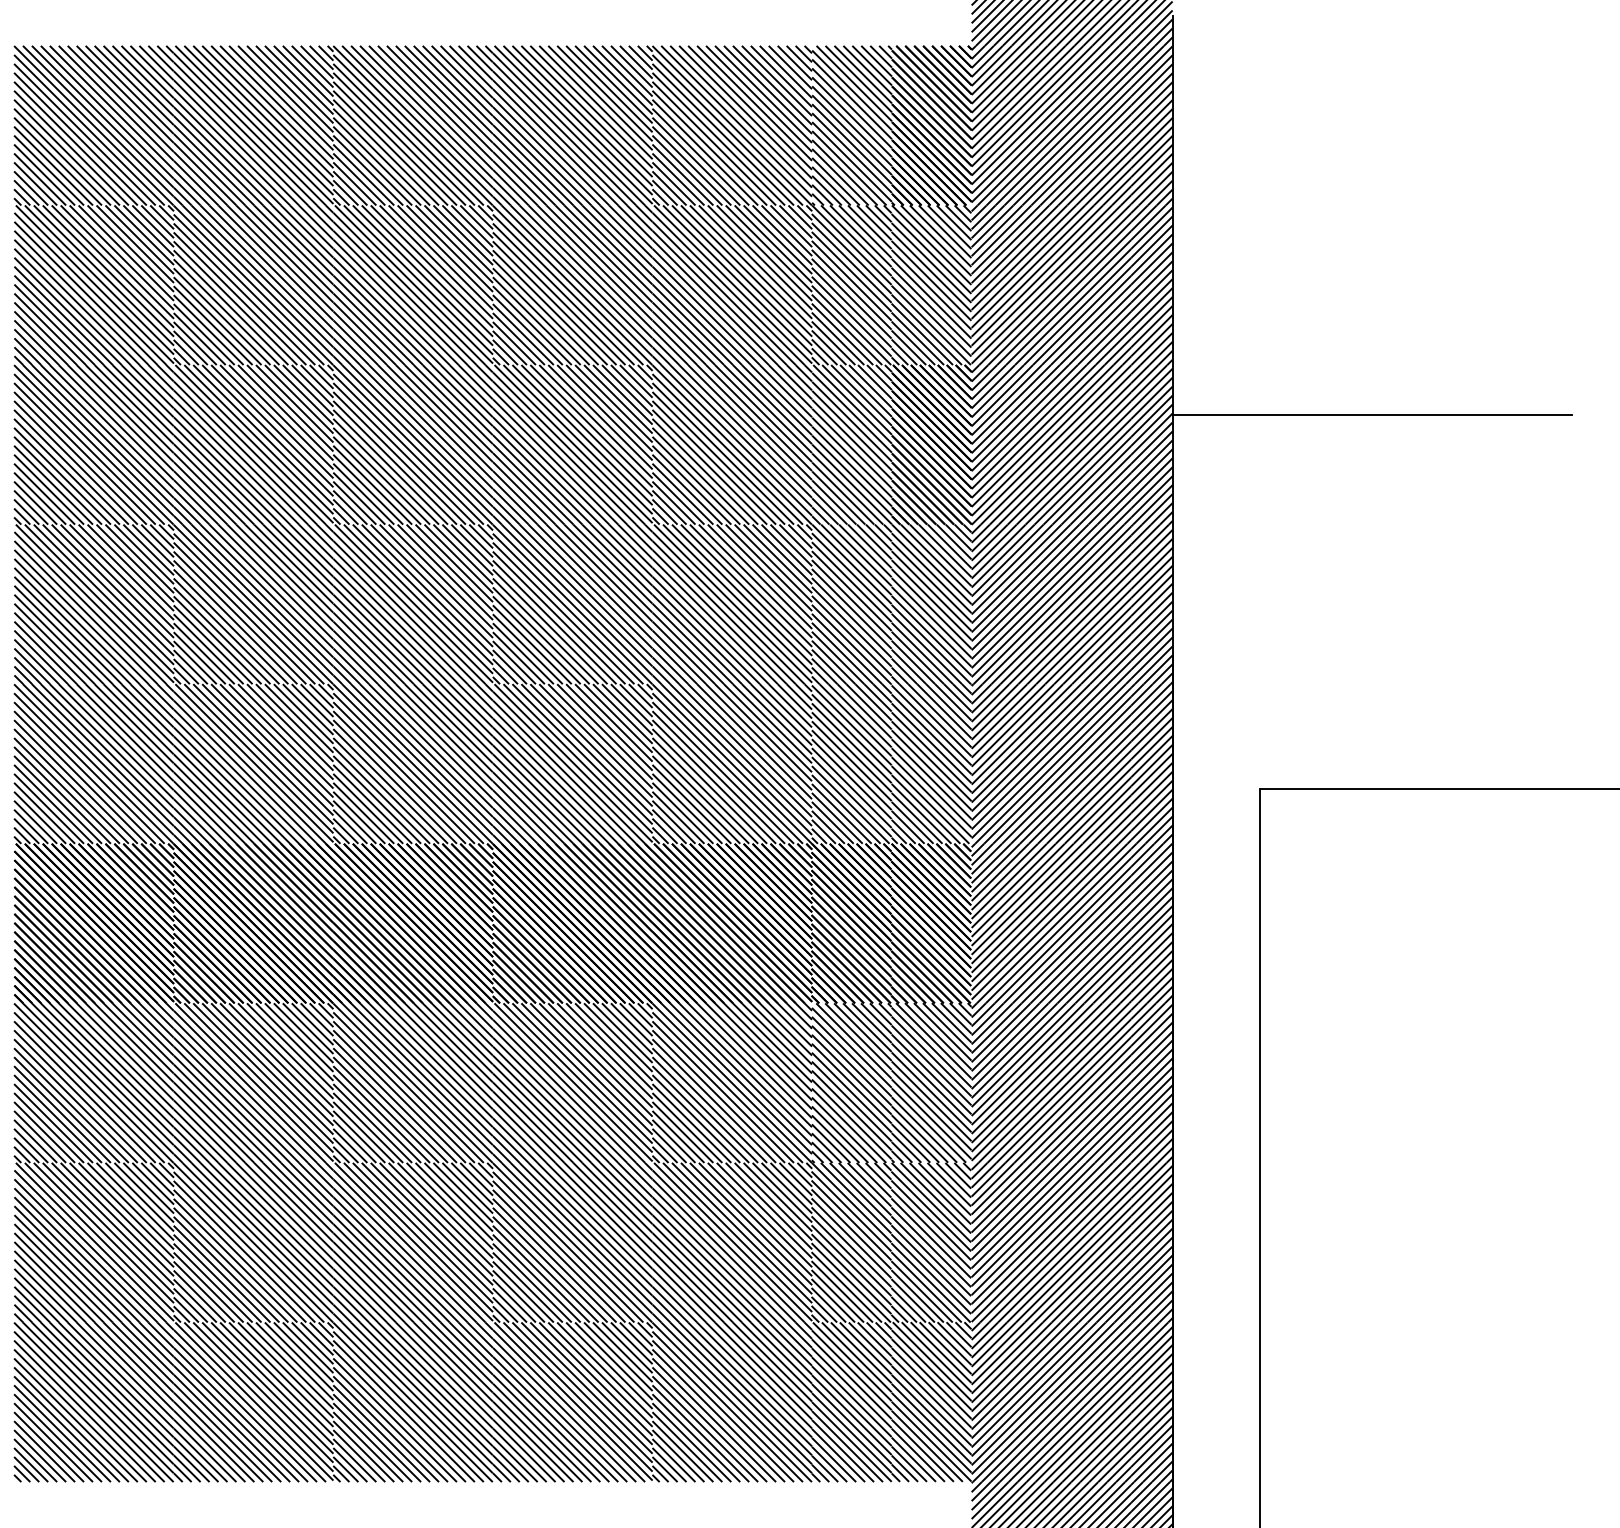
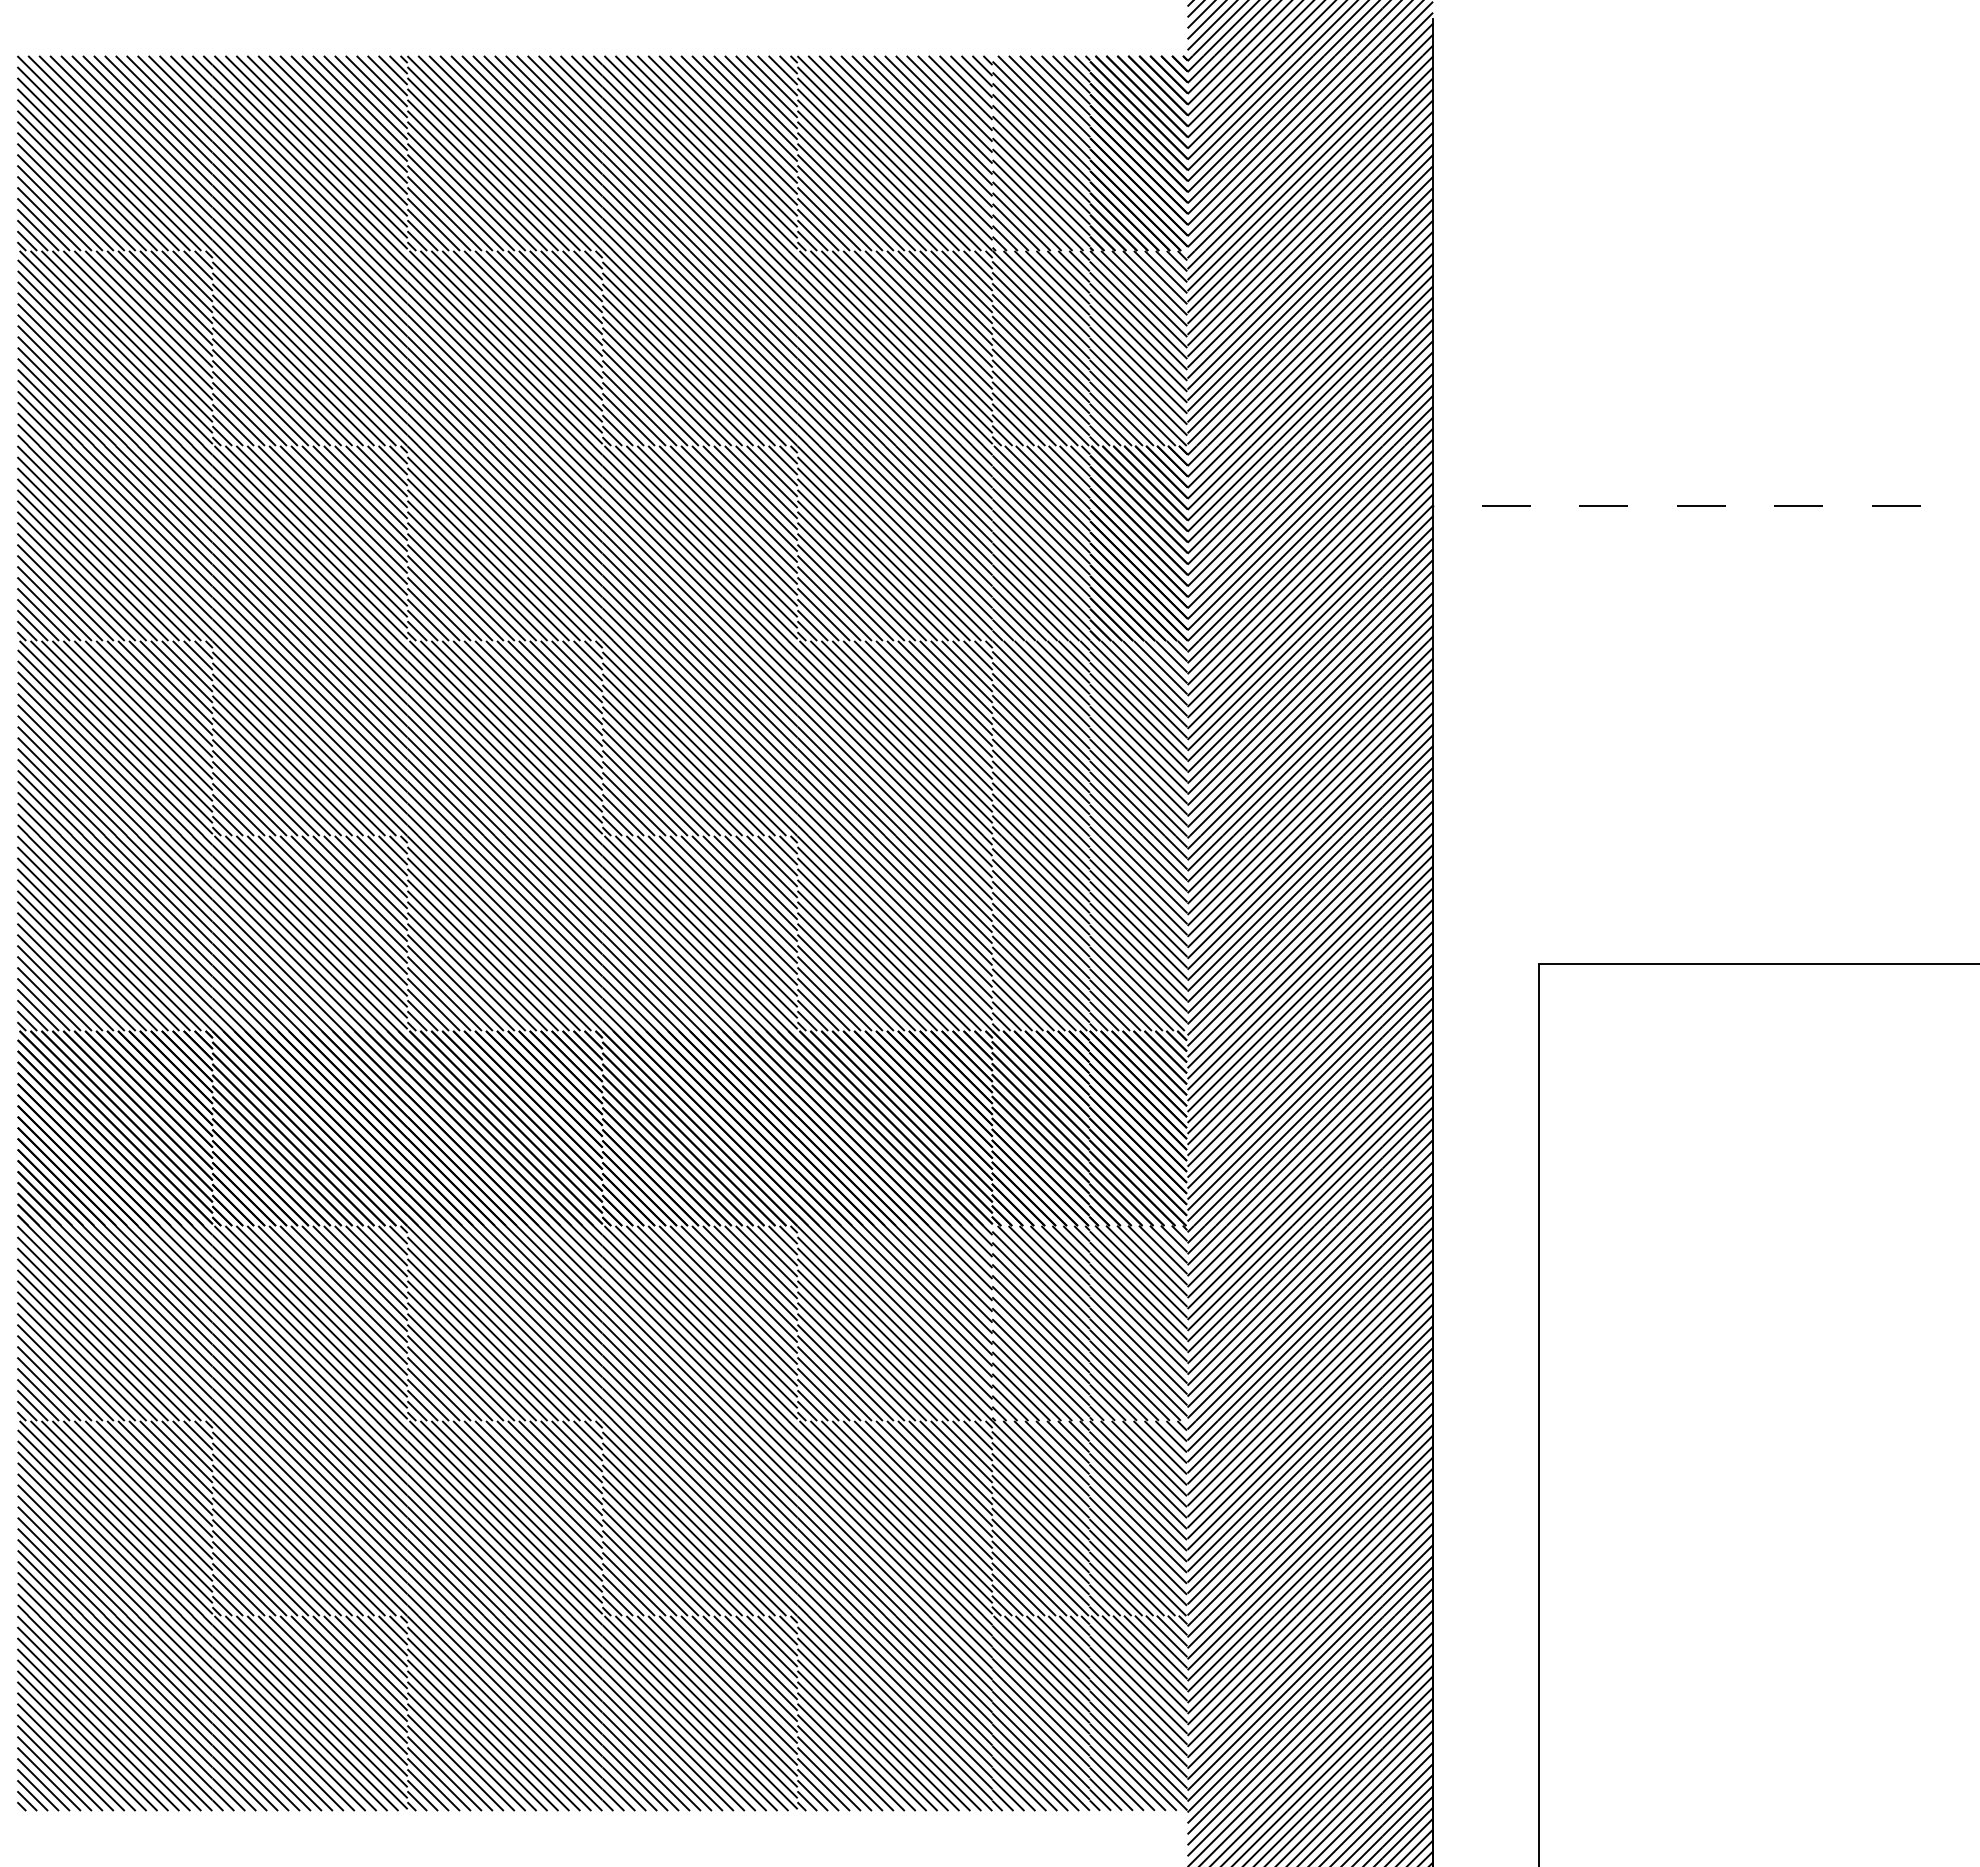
line: (1371, 414) -> (1676, 506), solid -> dashed

